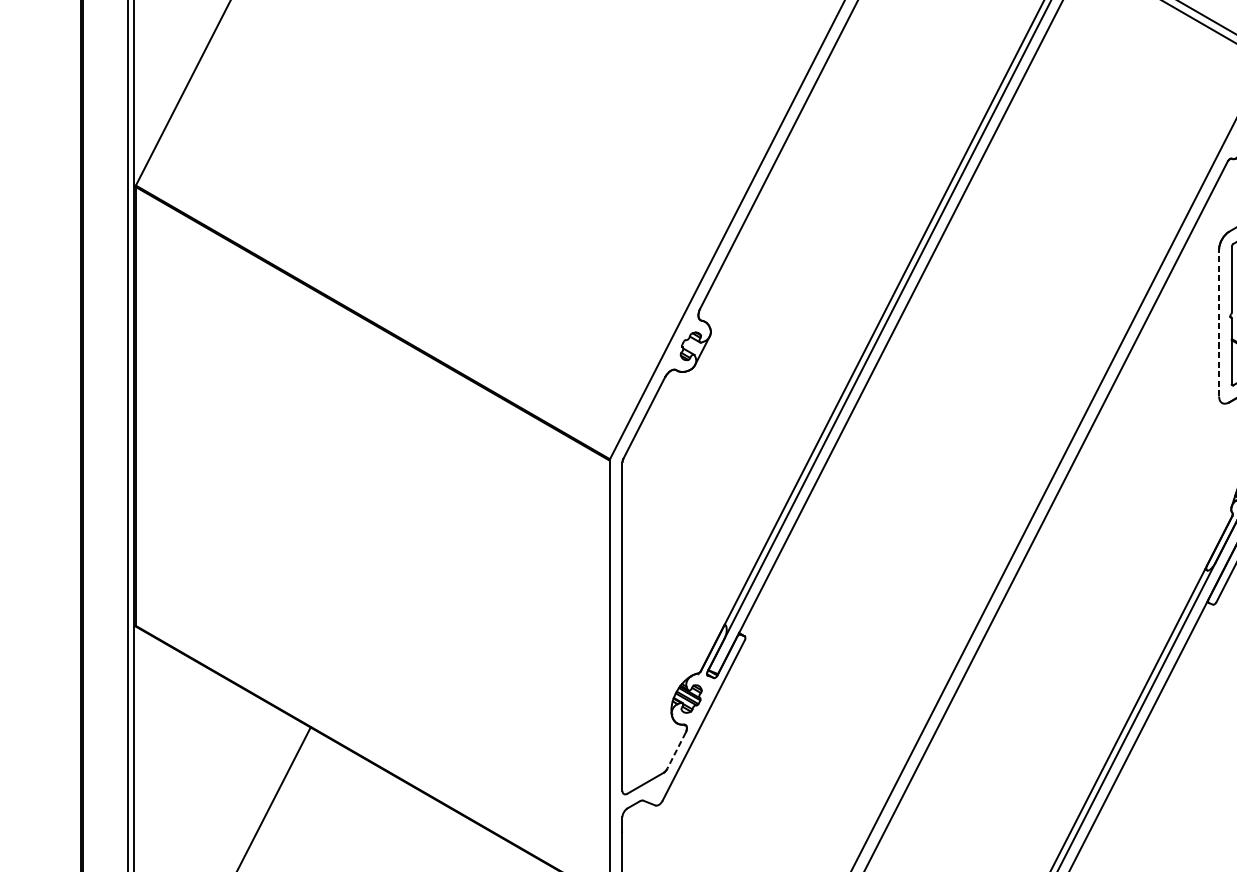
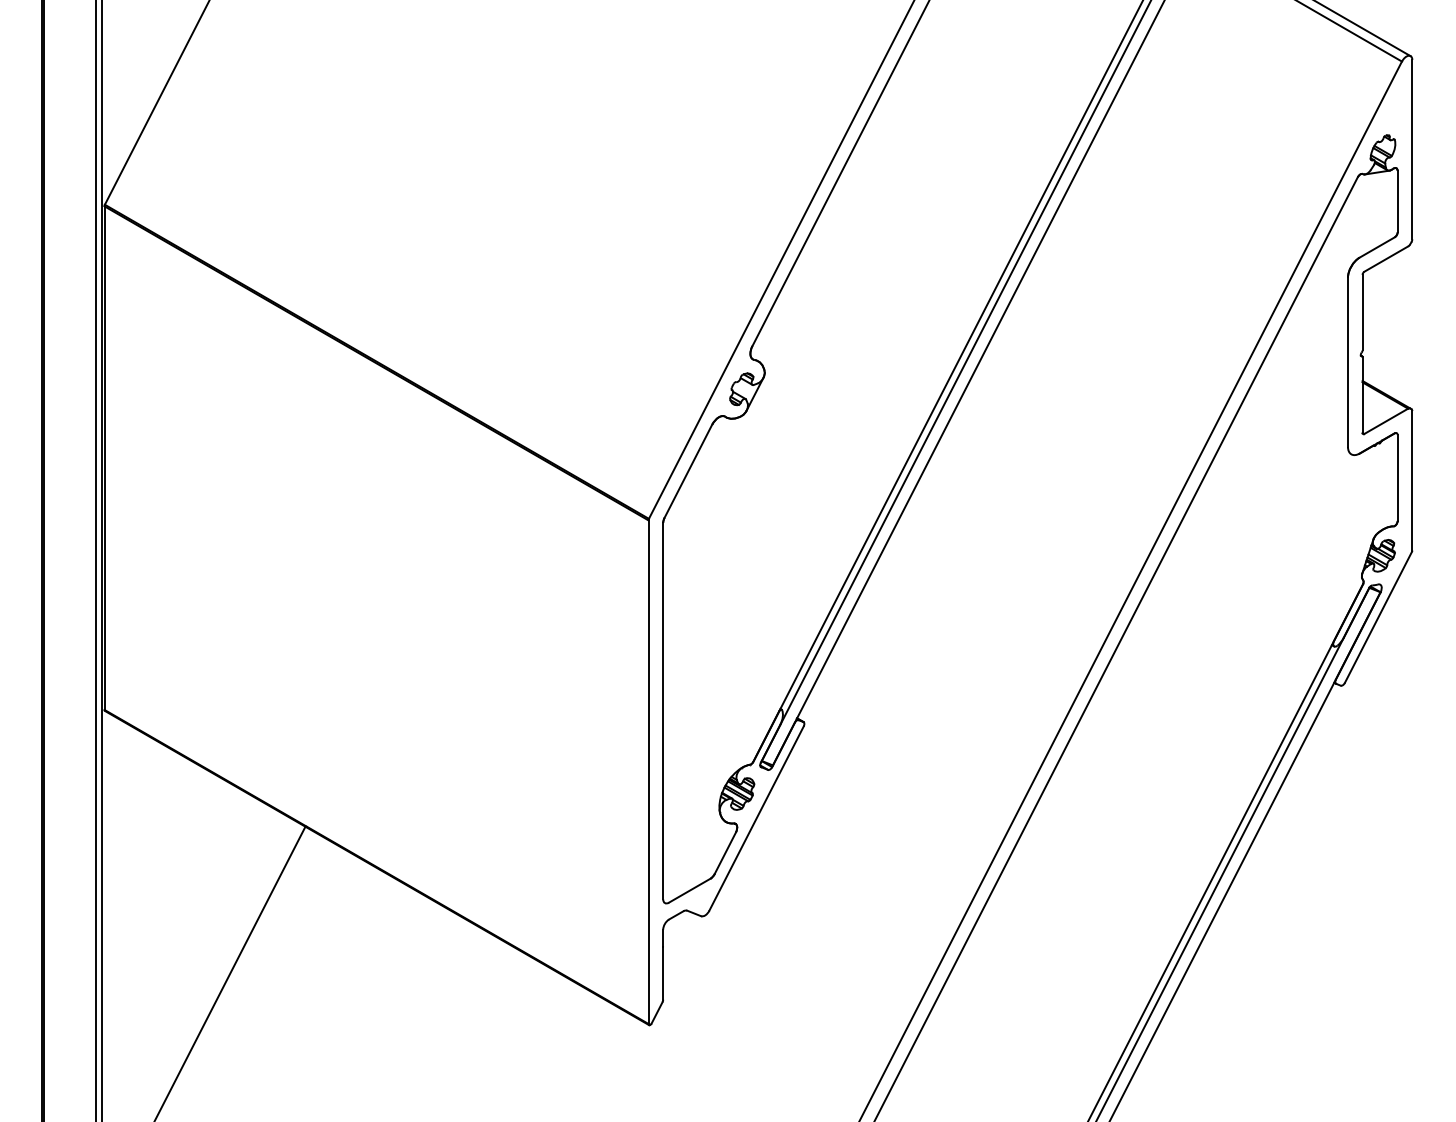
line: (1218, 322) -> (1347, 361), dashed -> solid
line: (676, 750) -> (725, 853), dashed -> solid

